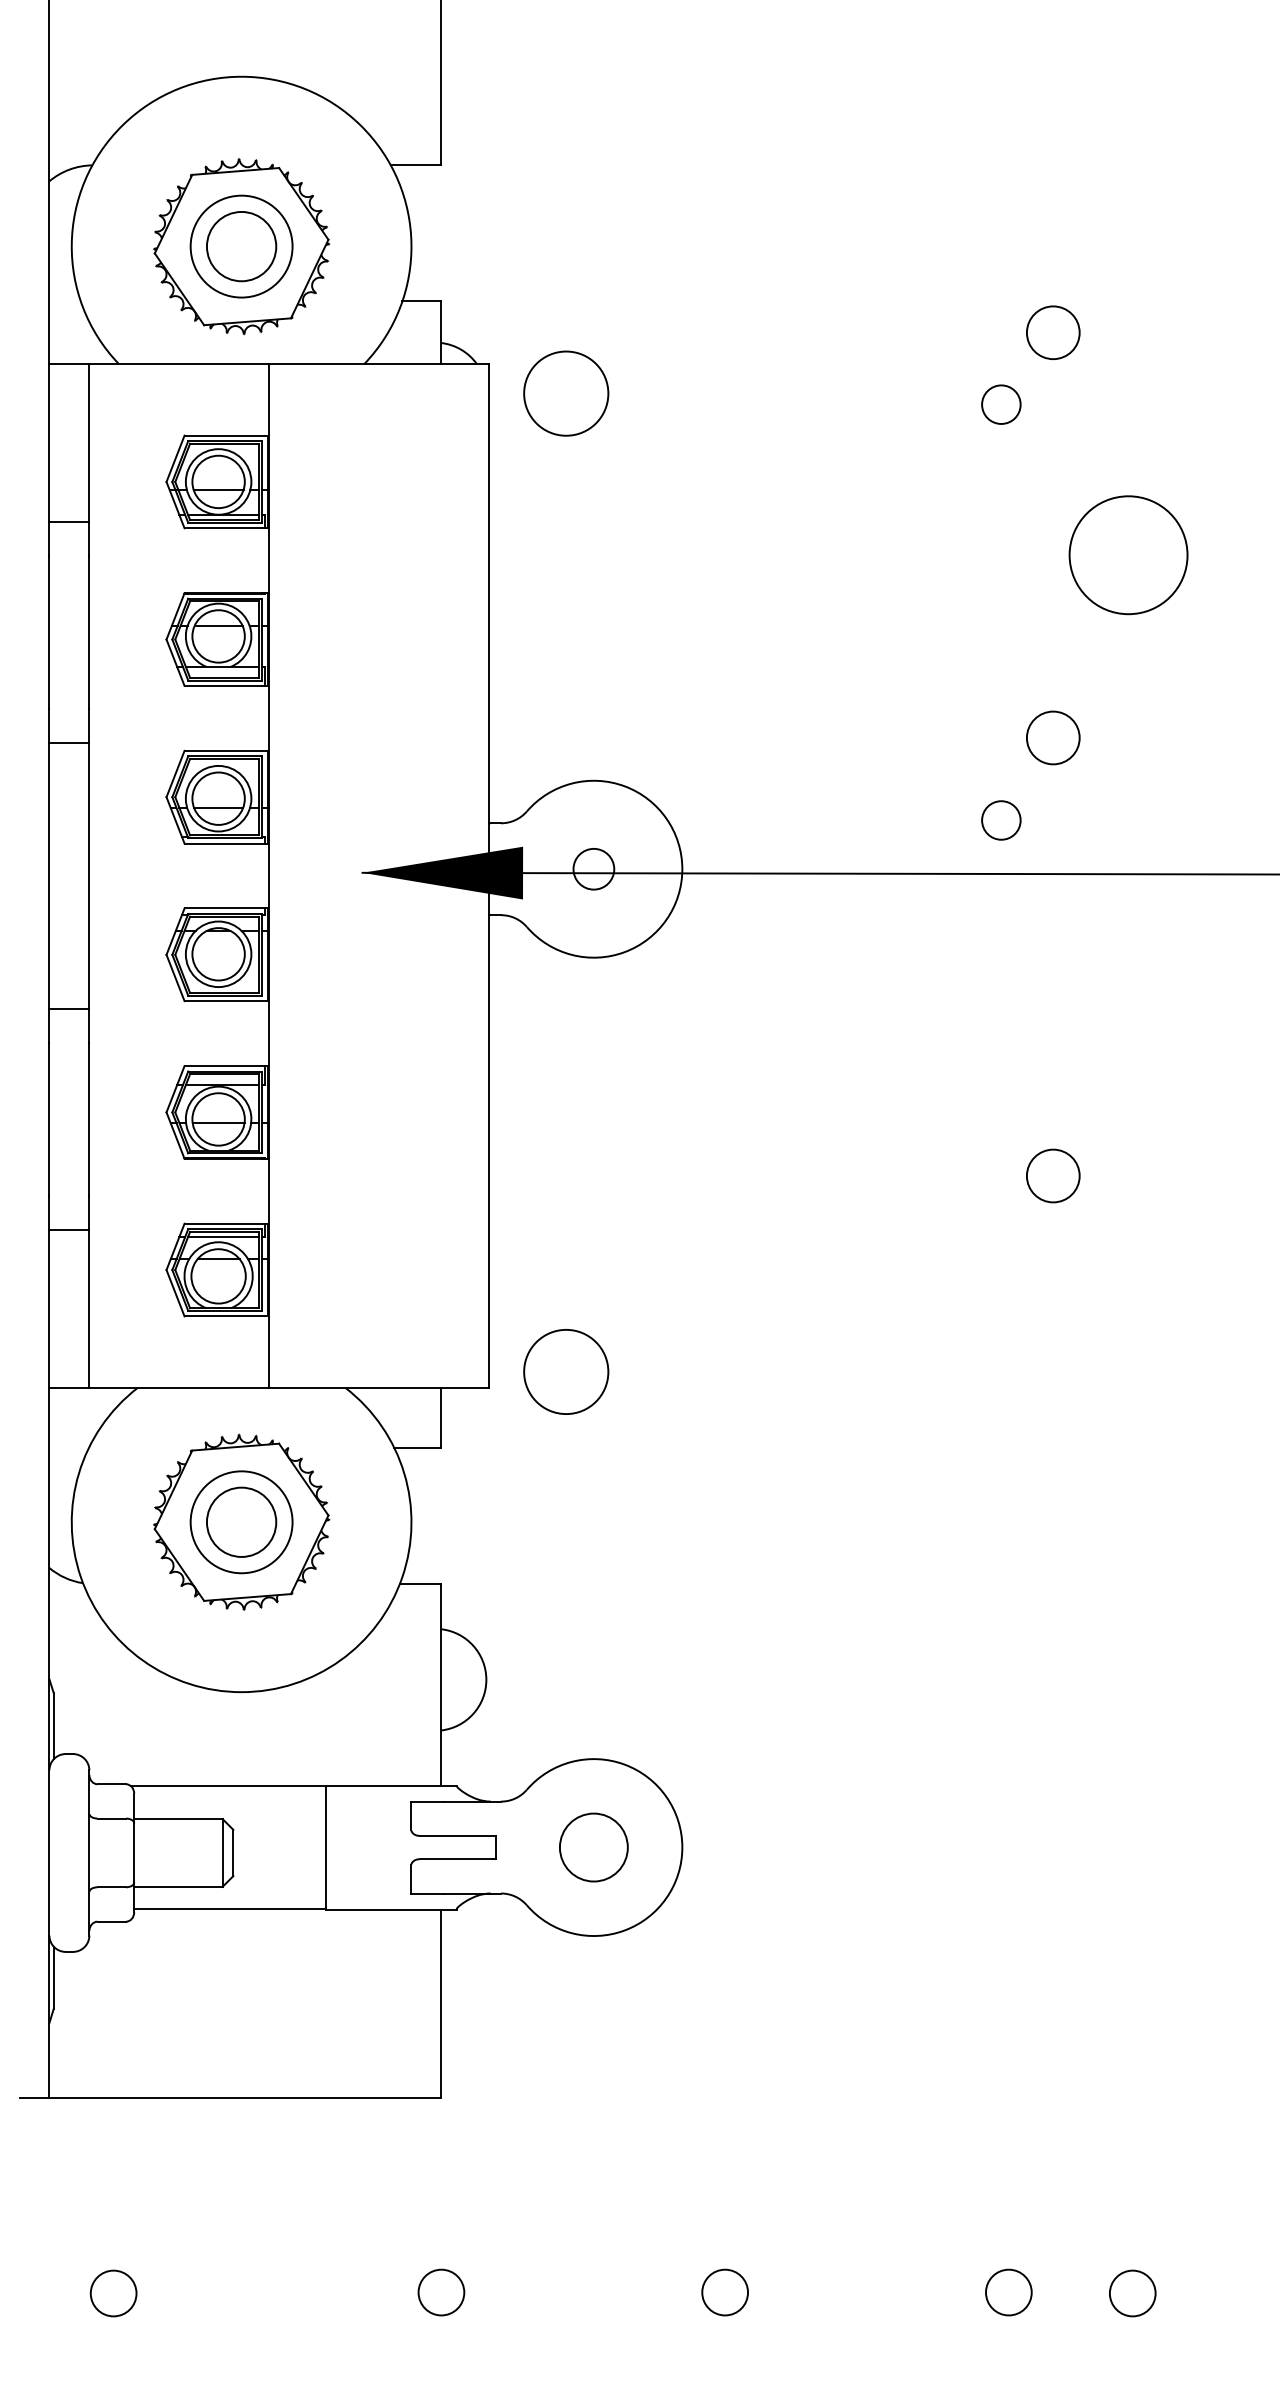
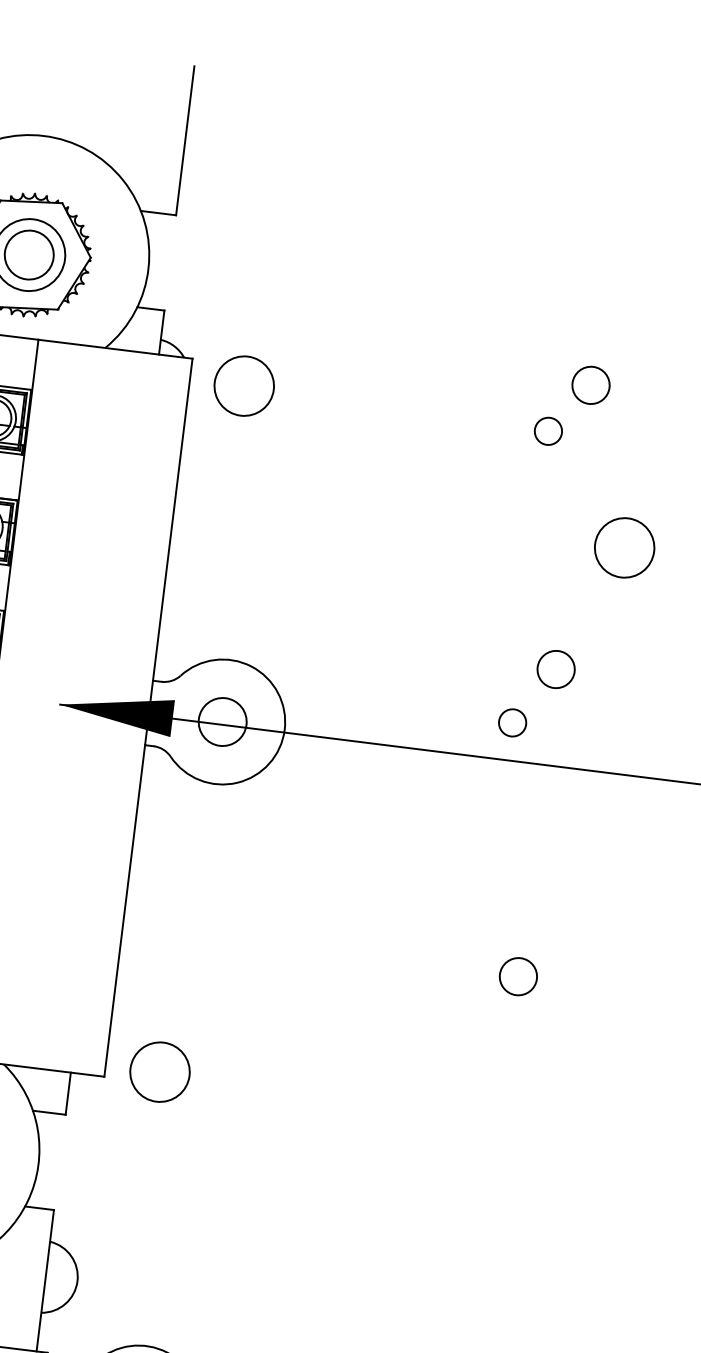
circle: (1128, 555) -> (624, 548), size x0.71
circle: (593, 869) -> (222, 722), size x1.67

